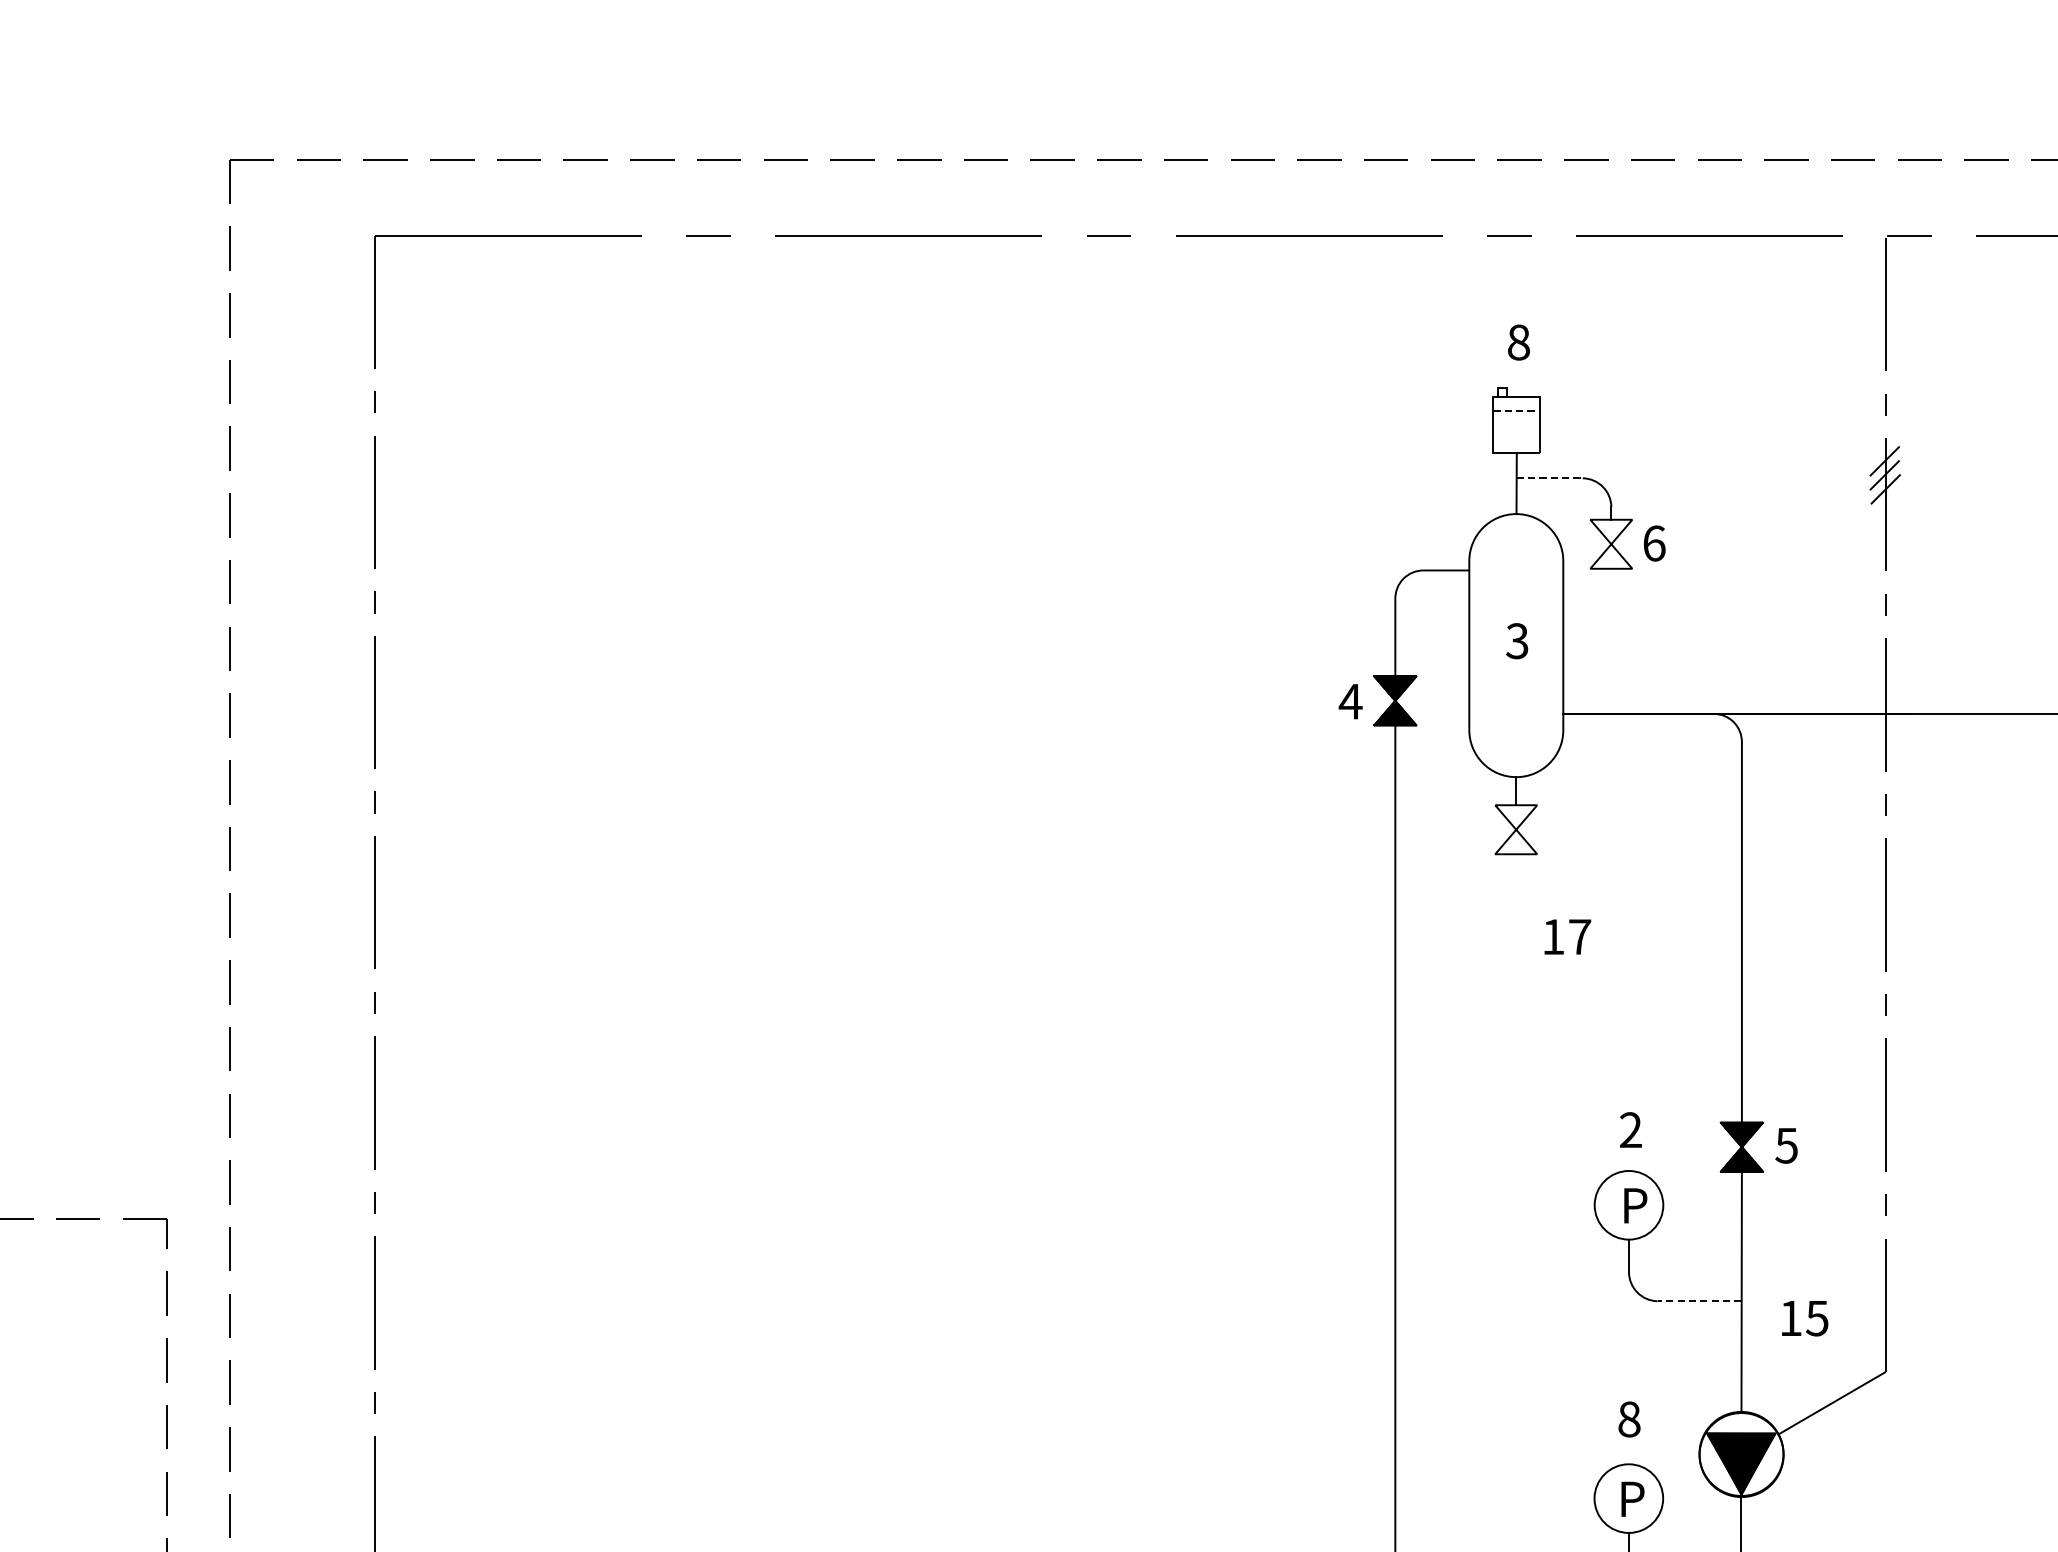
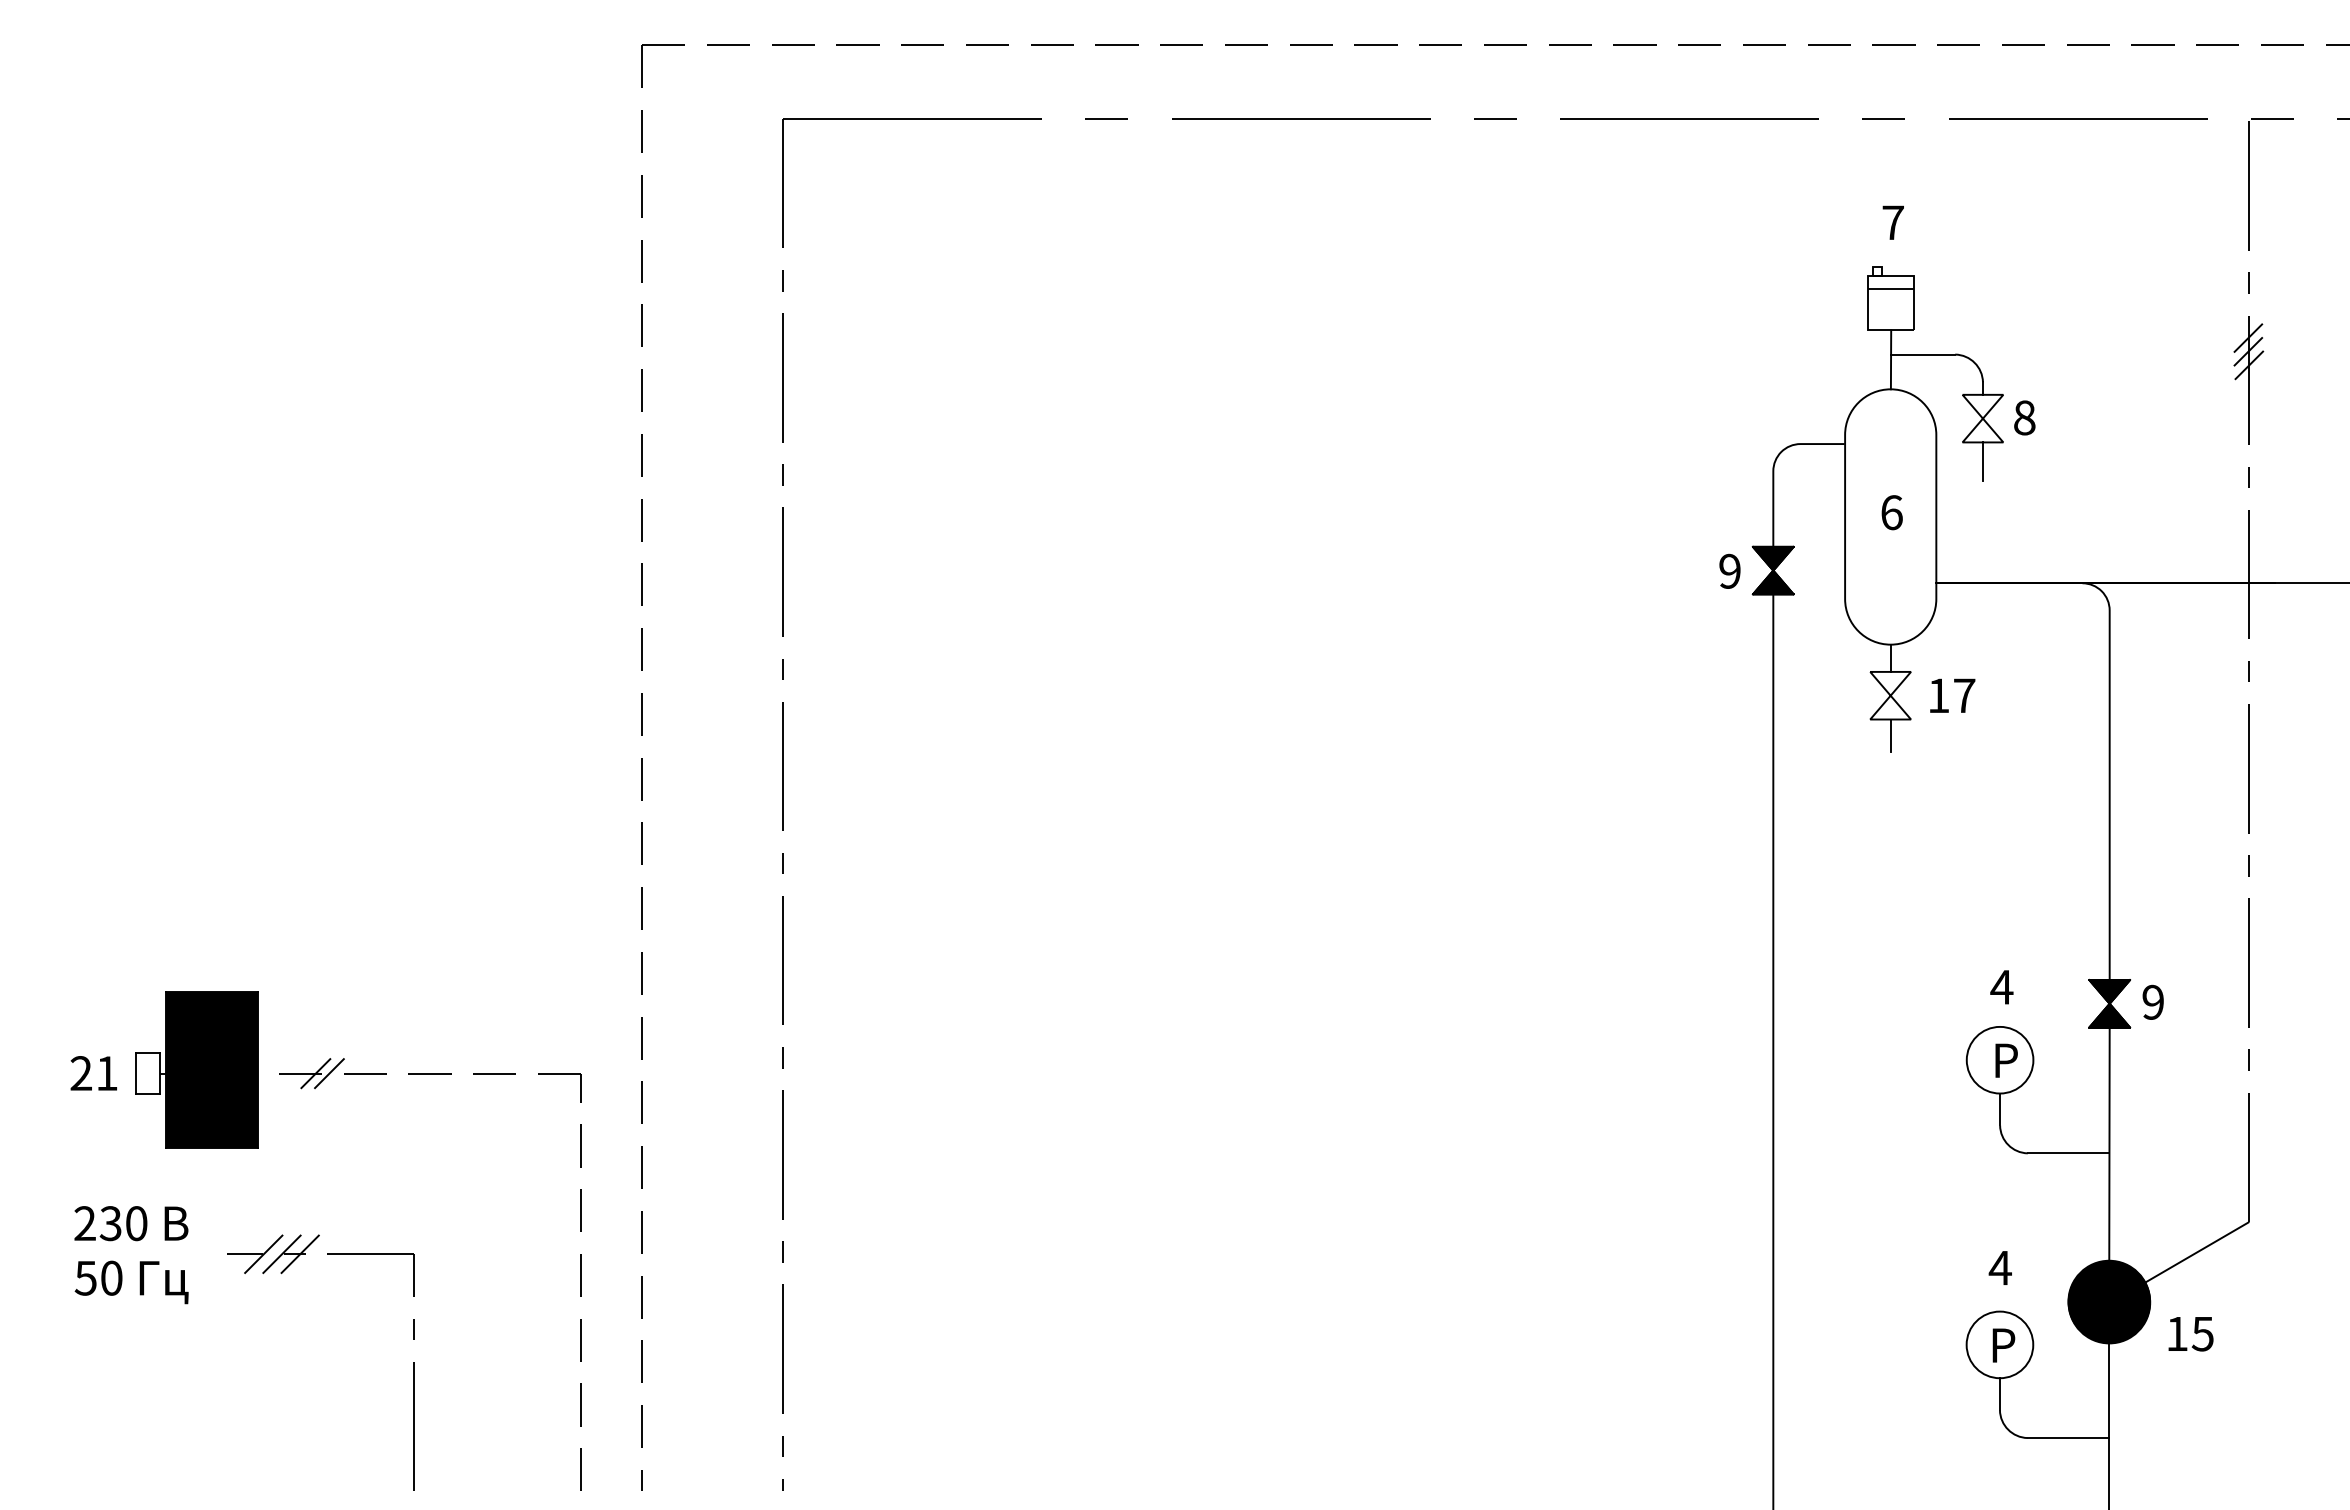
text: (1519, 342) -> (1893, 222), 8 -> 7
line: (1517, 411) -> (1891, 289), dashed -> solid
line: (1550, 478) -> (1923, 354), dashed -> solid
text: (1654, 543) -> (2024, 417), 6 -> 8
line: (1610, 588) -> (1982, 461), added
text: (1517, 640) -> (1891, 512), 3 -> 6
text: (1350, 700) -> (1729, 570), 4 -> 9
line: (1516, 870) -> (1890, 735), added
text: (1567, 936) -> (1952, 695), moved
text: (1630, 1129) -> (2001, 986), 2 -> 4
text: (1786, 1144) -> (2152, 1001), 5 -> 9
line: (1699, 1301) -> (2068, 1153), dashed -> solid
text: (1804, 1318) -> (2190, 1334), moved
text: (1628, 1418) -> (1999, 1267), 8 -> 4
fill: (1741, 1453) -> (2109, 1301), added

